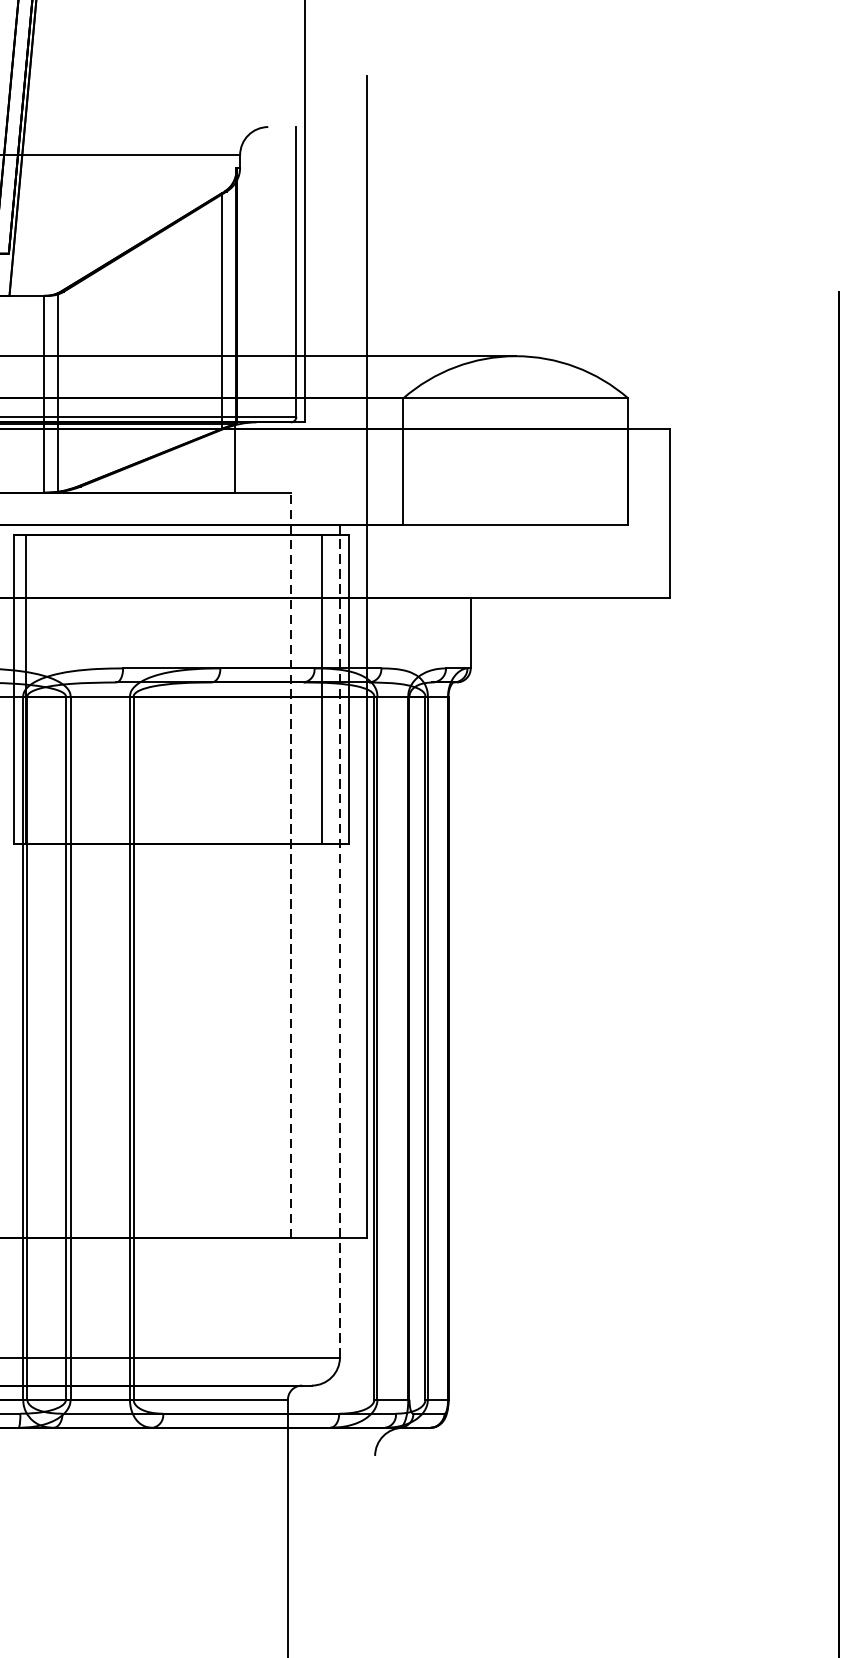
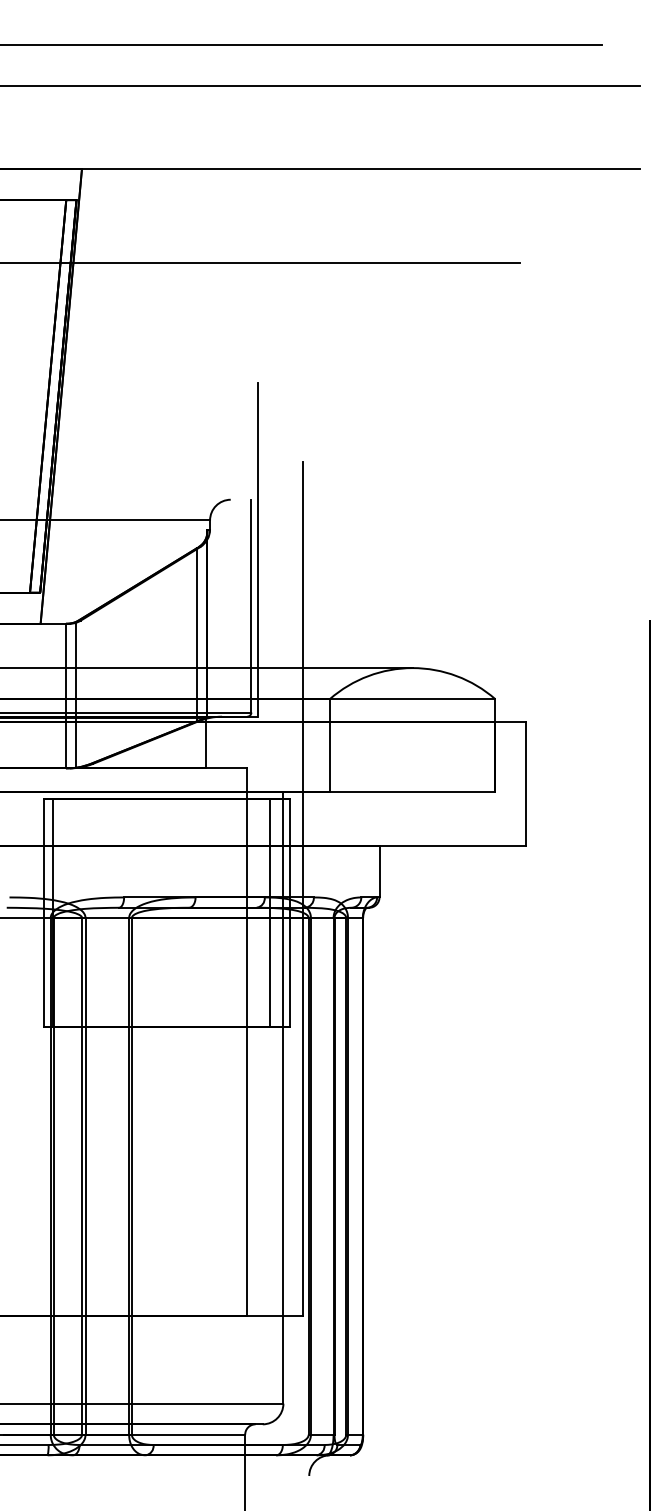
line: (291, 865) -> (247, 1042), dashed -> solid
line: (340, 940) -> (283, 1097), dashed -> solid

